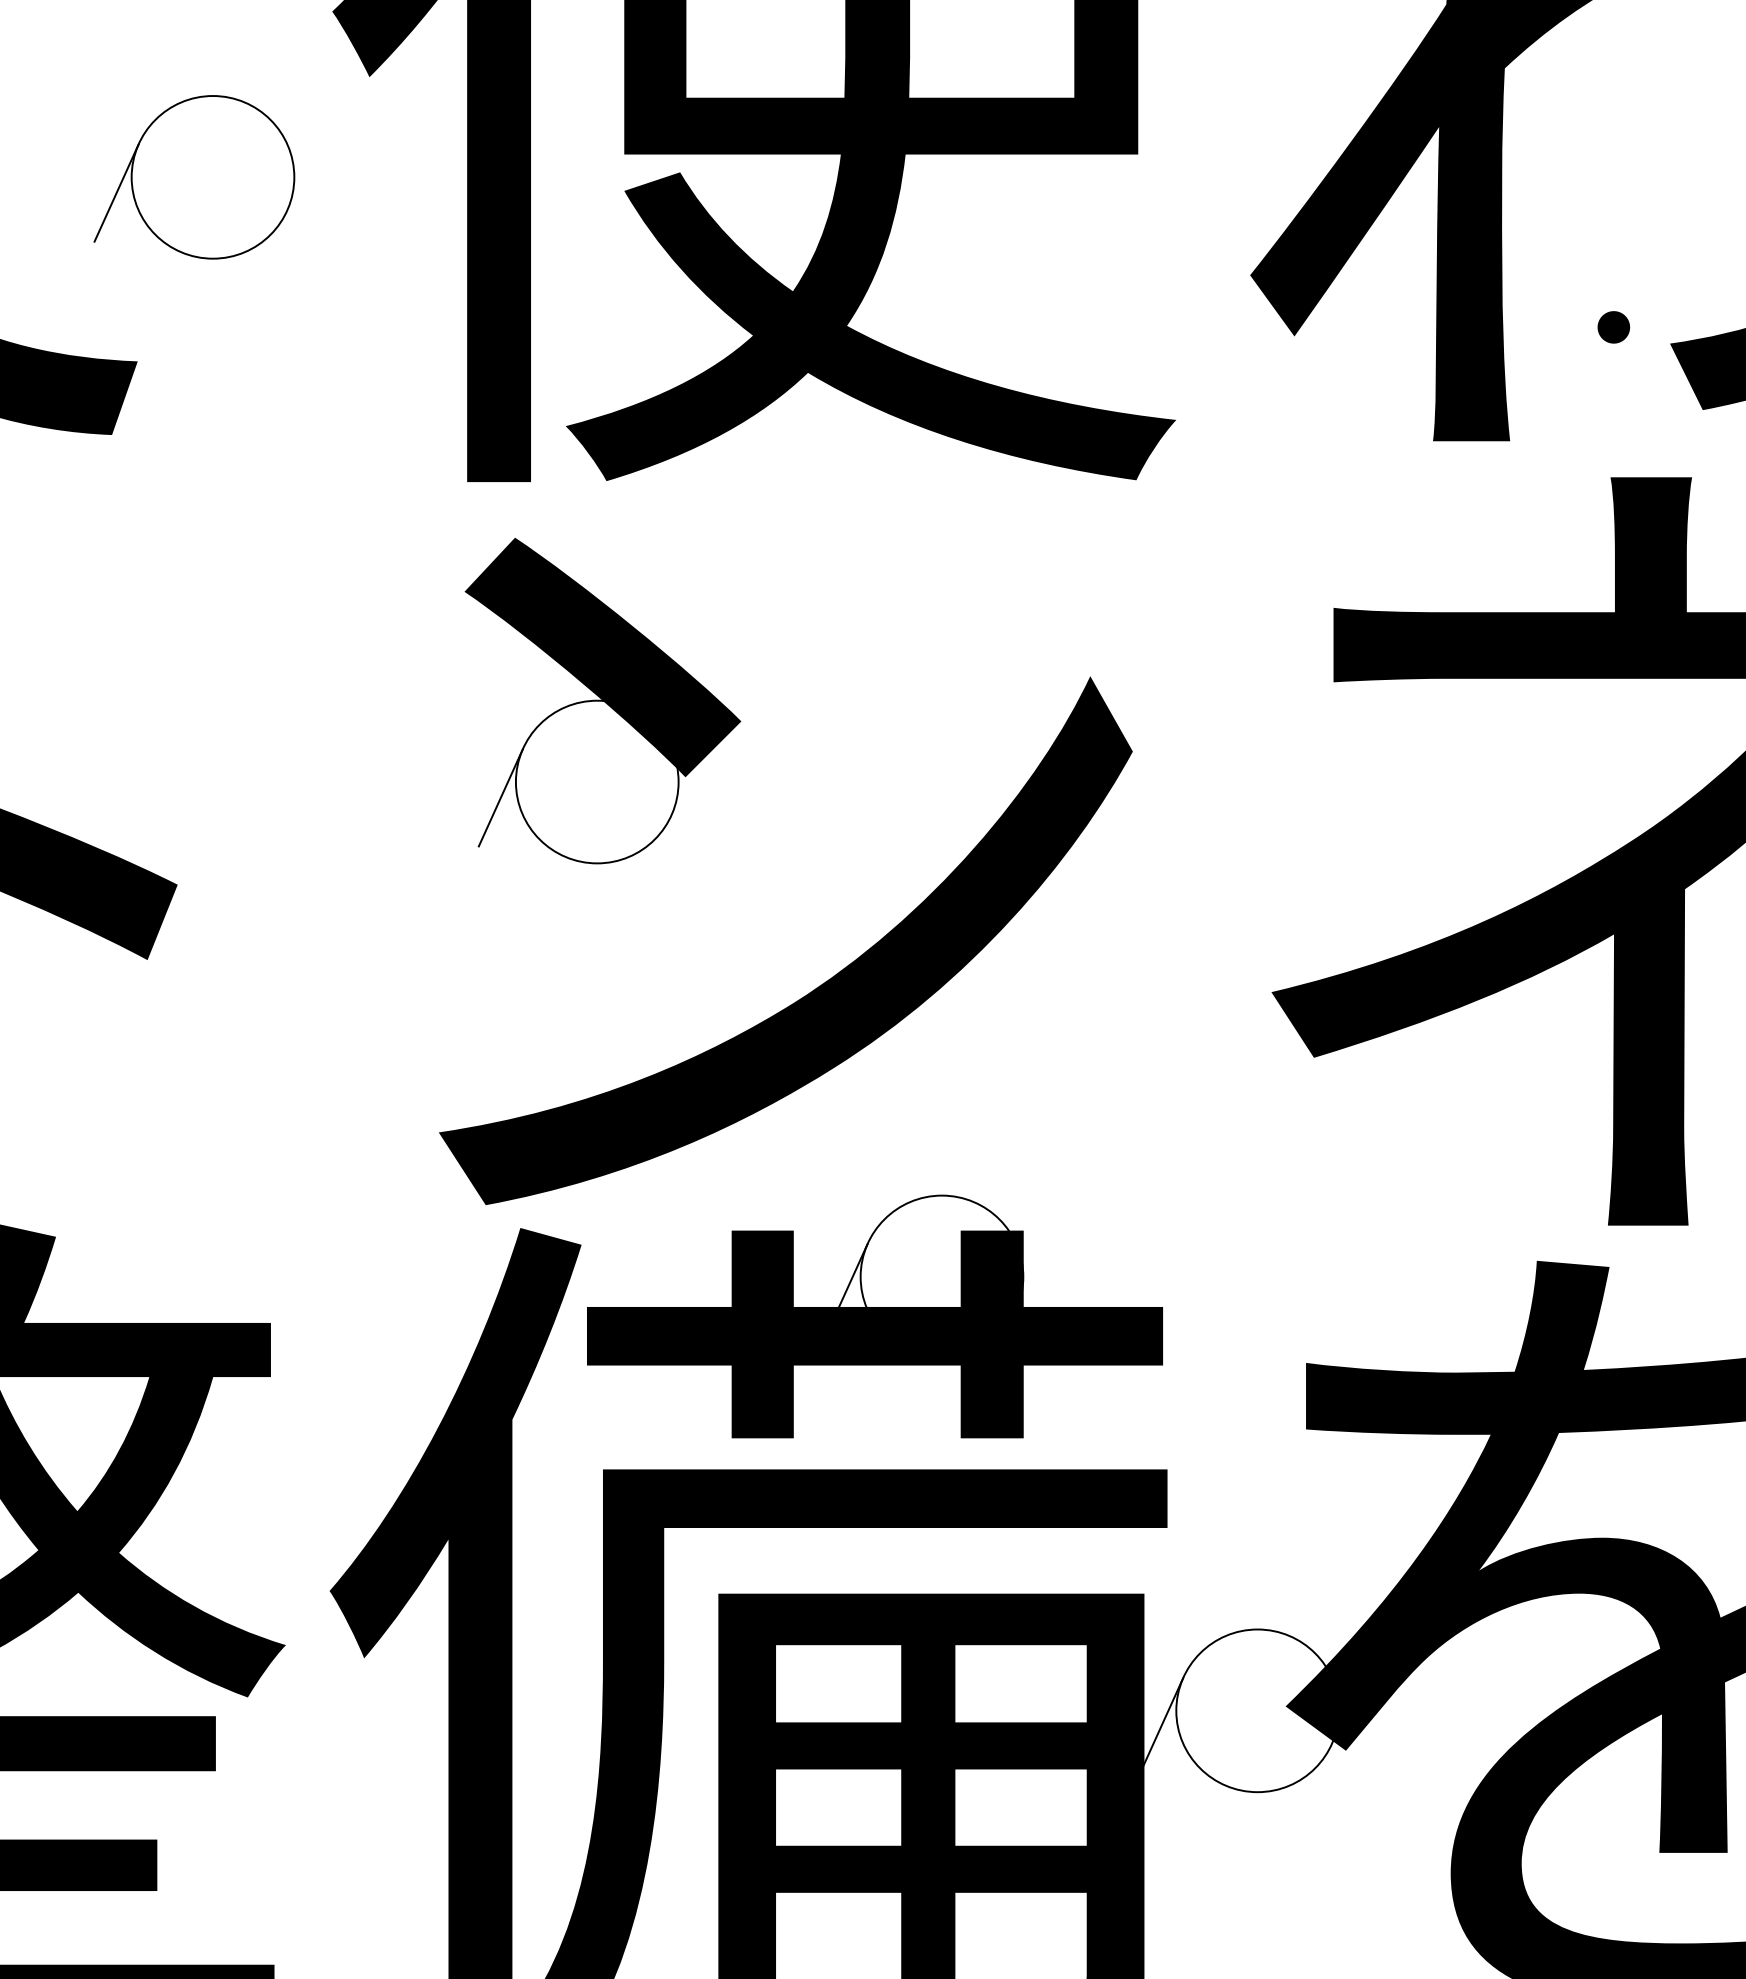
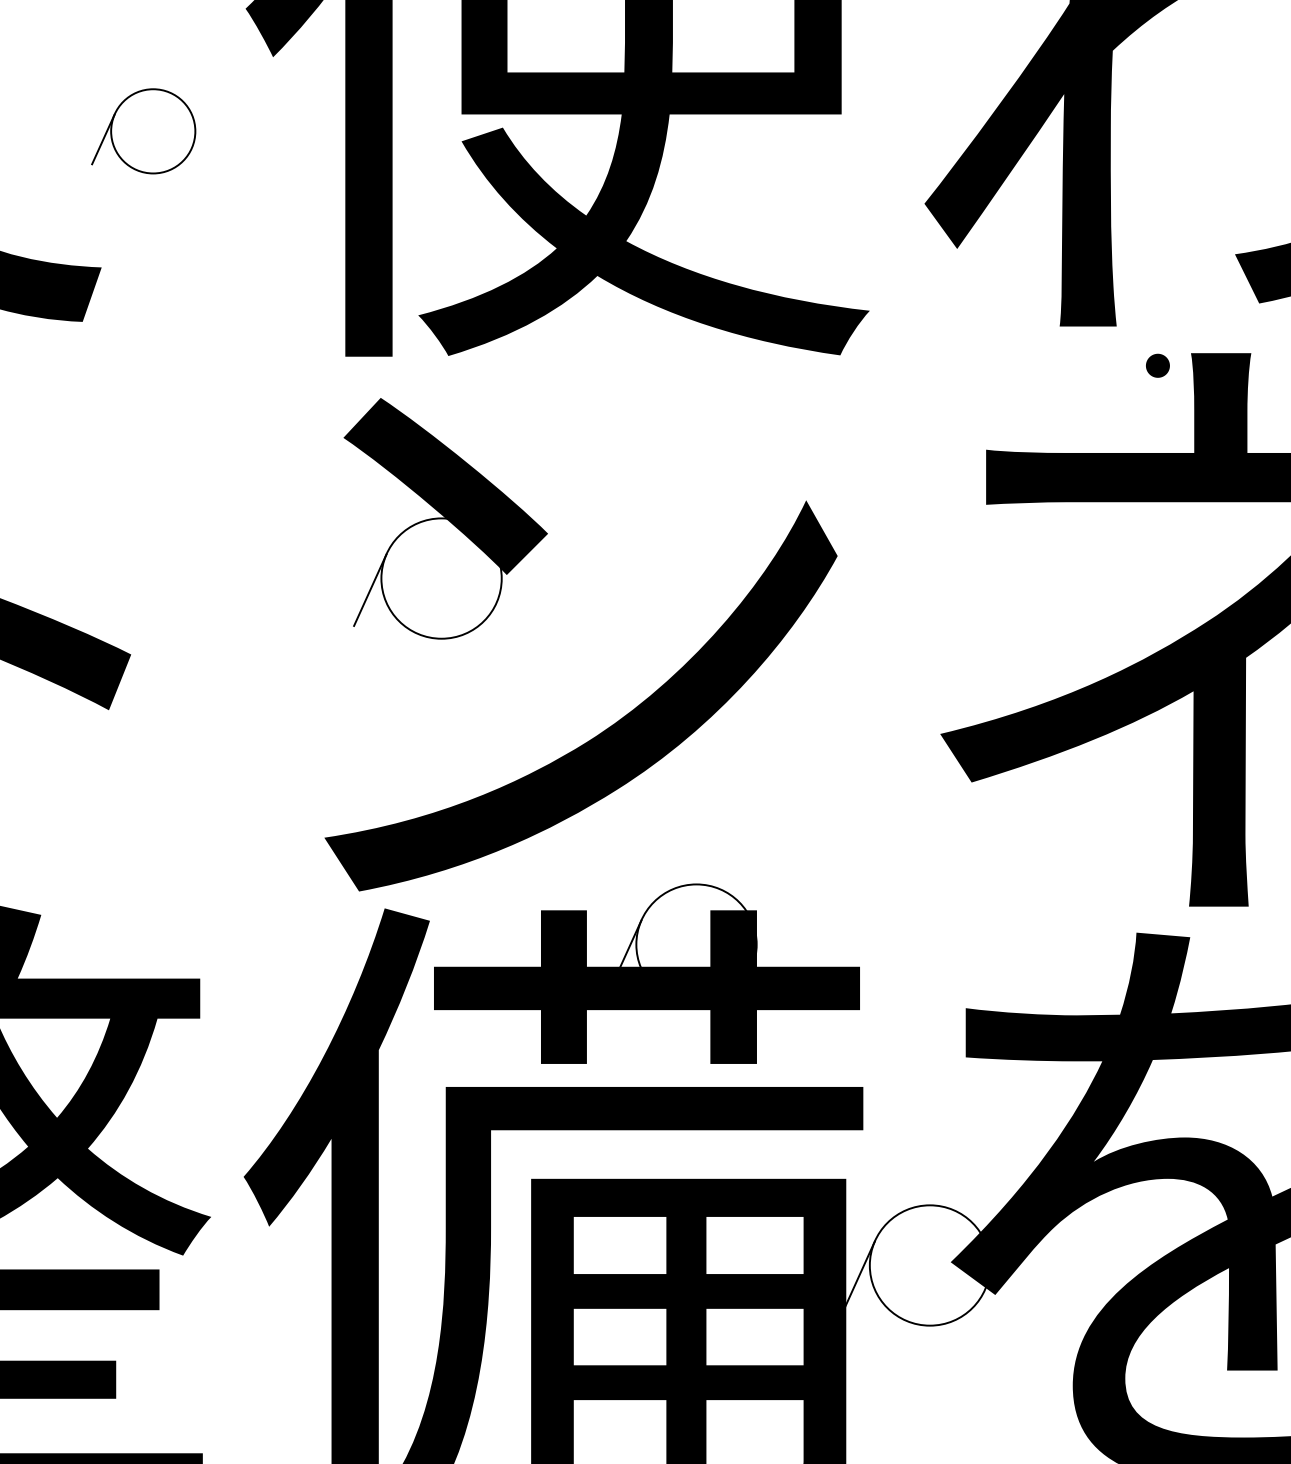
part: (194, 177) -> (143, 131), size x0.7
part: (1613, 327) -> (1157, 365), moved

